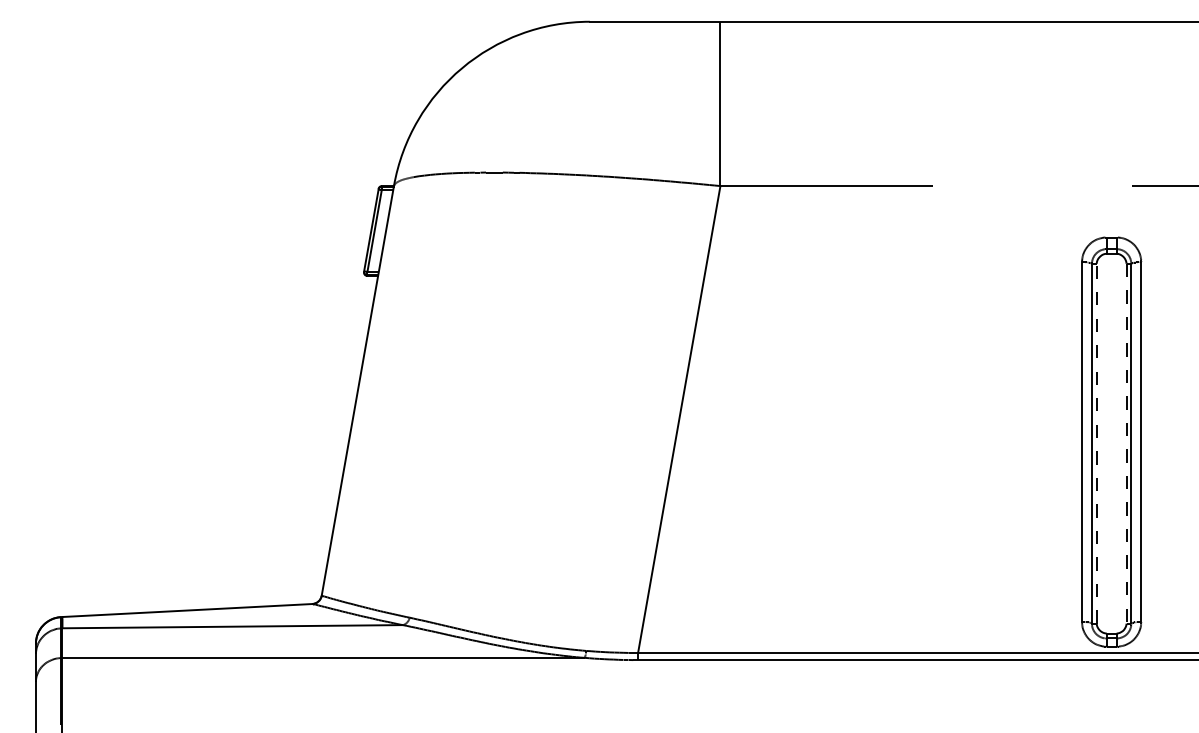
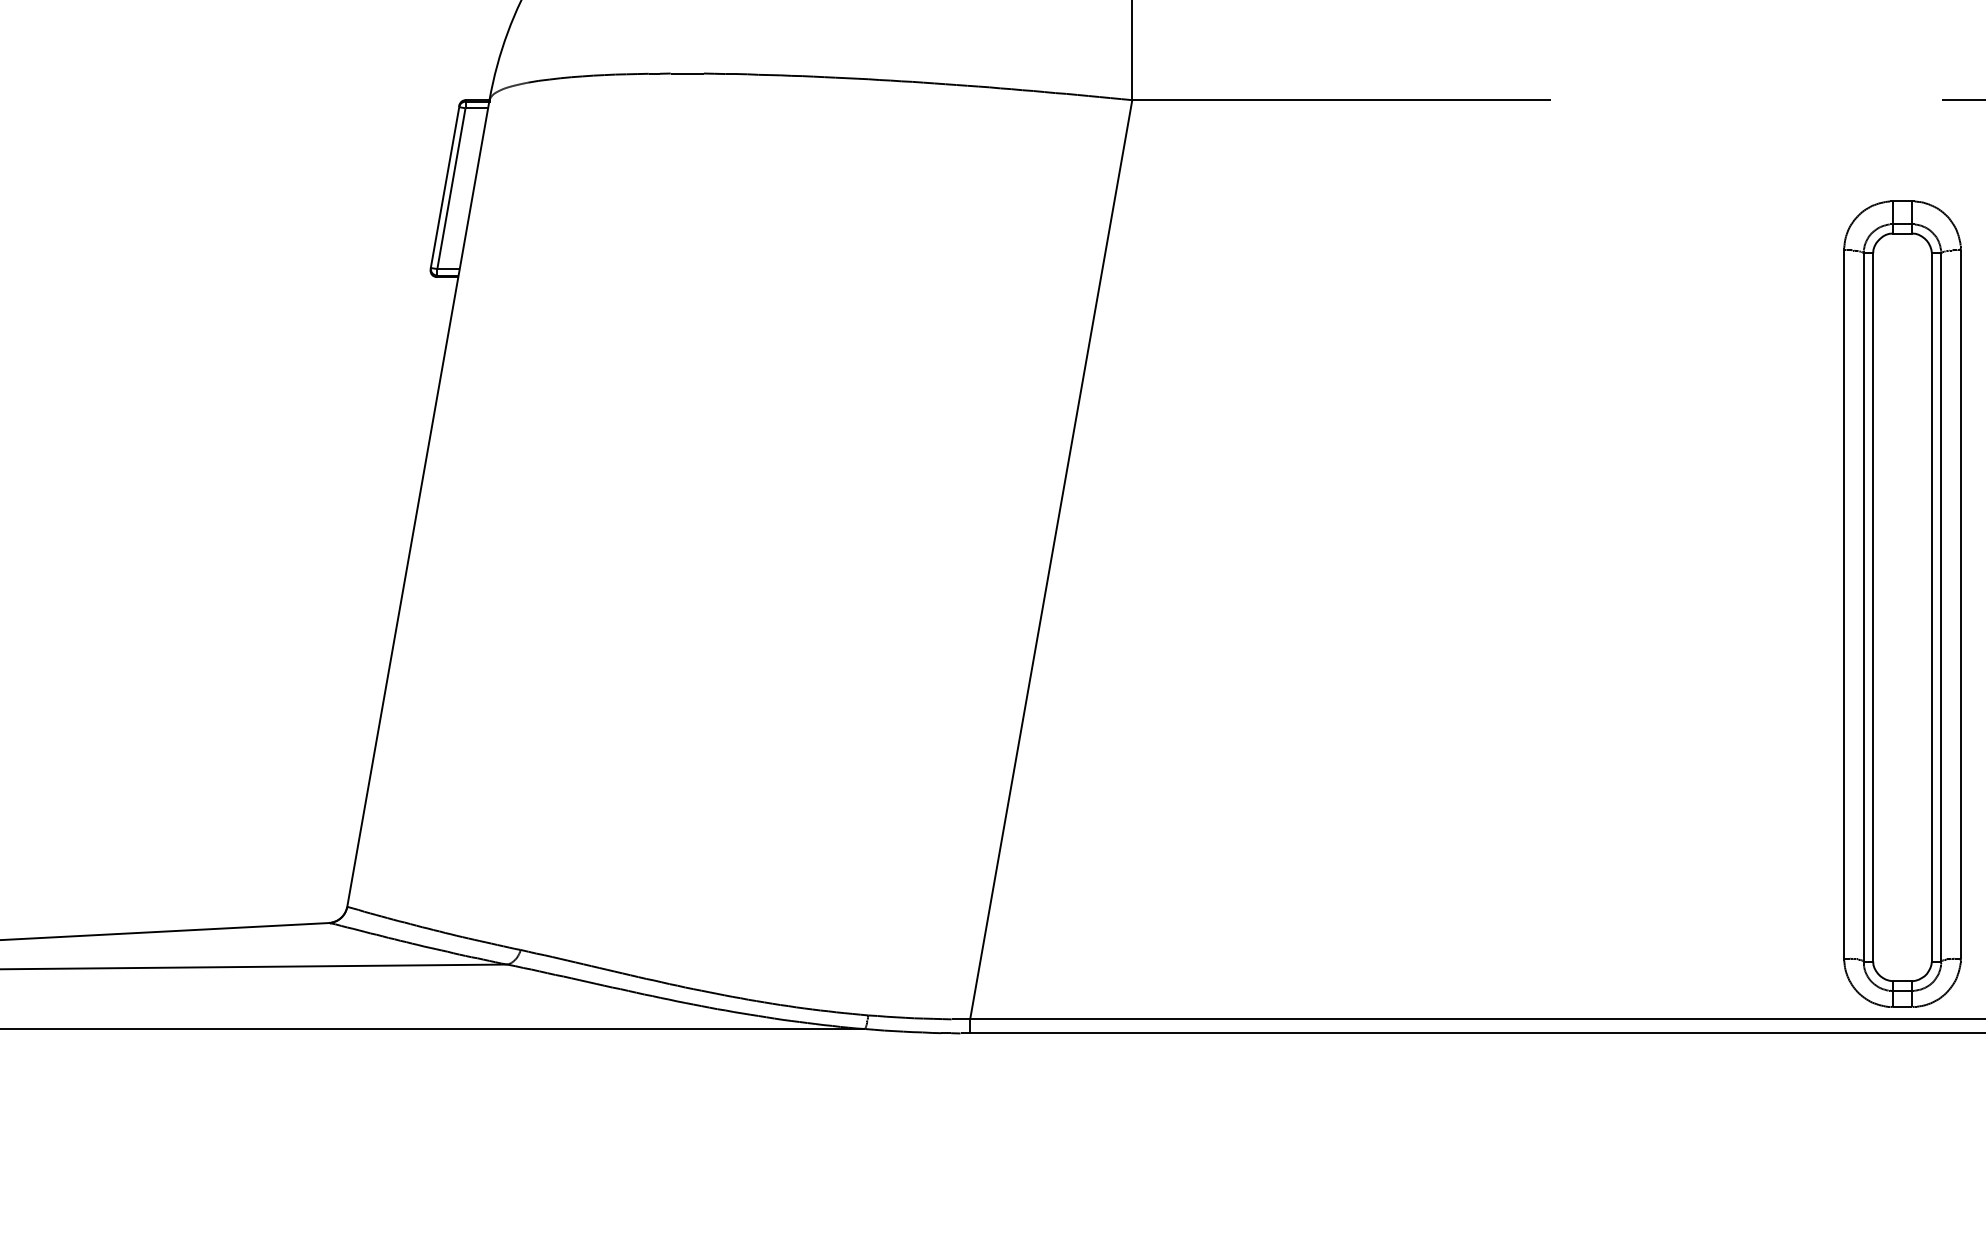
line: (1096, 443) -> (1872, 607), dashed -> solid
line: (1126, 443) -> (1931, 607), dashed -> solid

